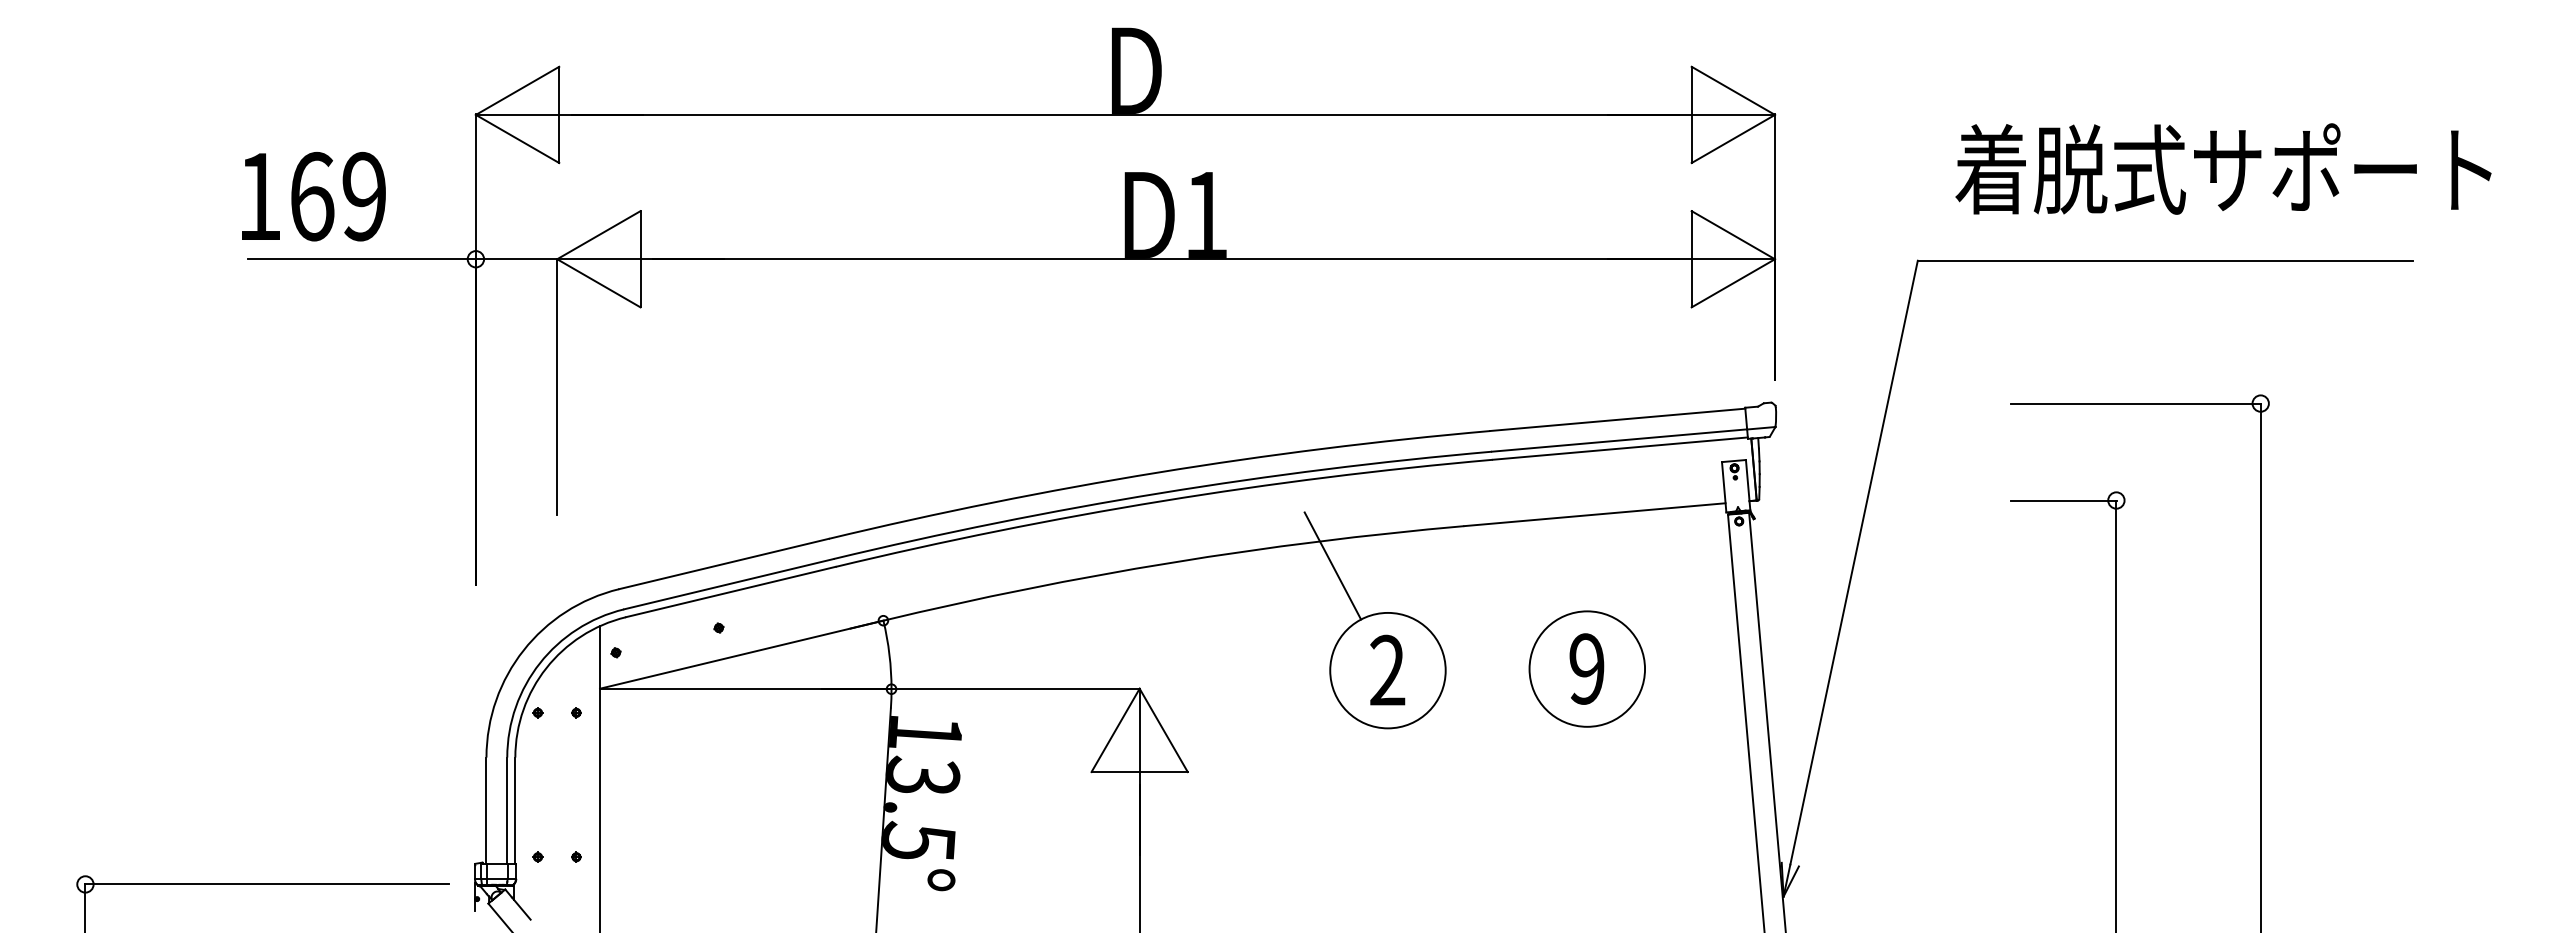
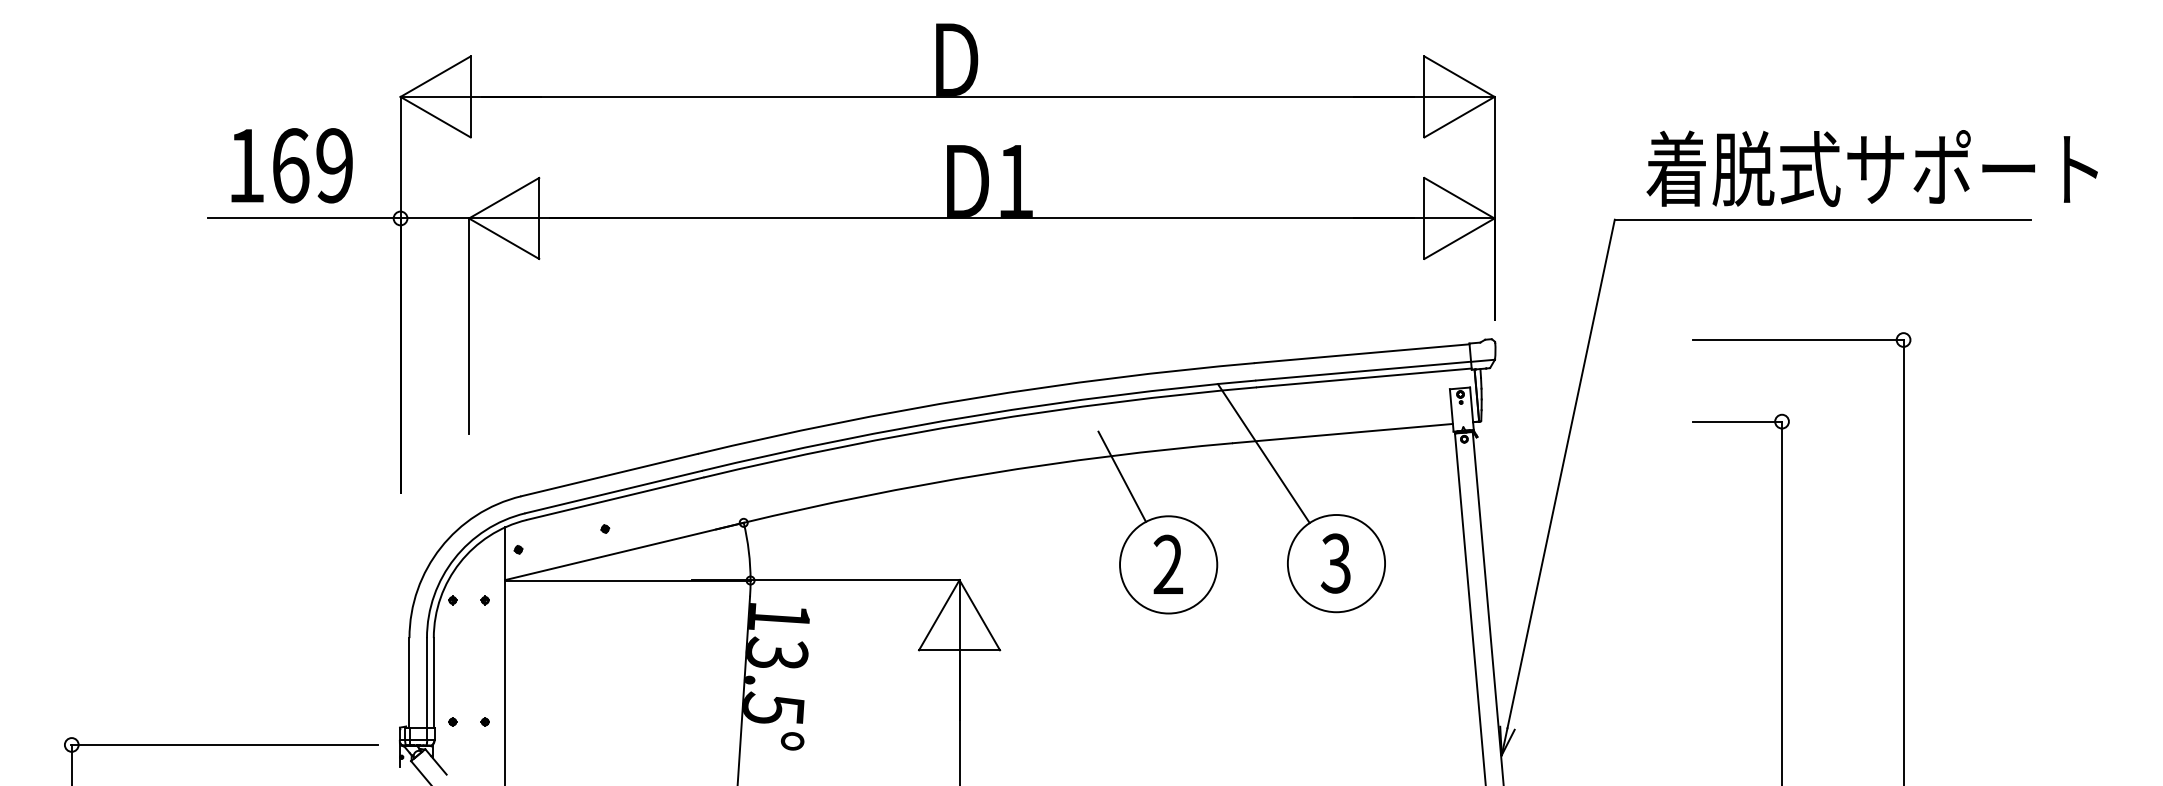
text: (2222, 169) -> (1871, 168), moved
text: (313, 196) -> (291, 165), moved
line: (1500, 538) -> (1263, 453), added
text: (1586, 668) -> (1335, 563), 9 -> 3

